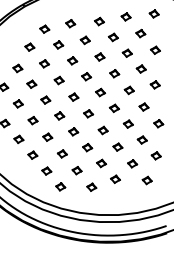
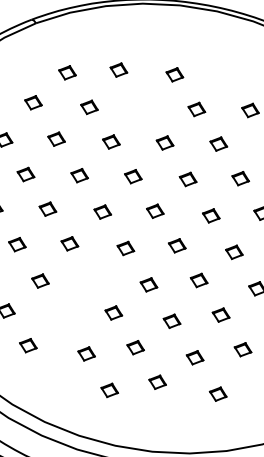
part: (125, 16) -> (226, 72), removed
part: (84, 40) -> (140, 106), removed
part: (73, 131) -> (91, 277), removed
part: (61, 153) -> (61, 316), removed
part: (60, 186) -> (49, 379), removed

